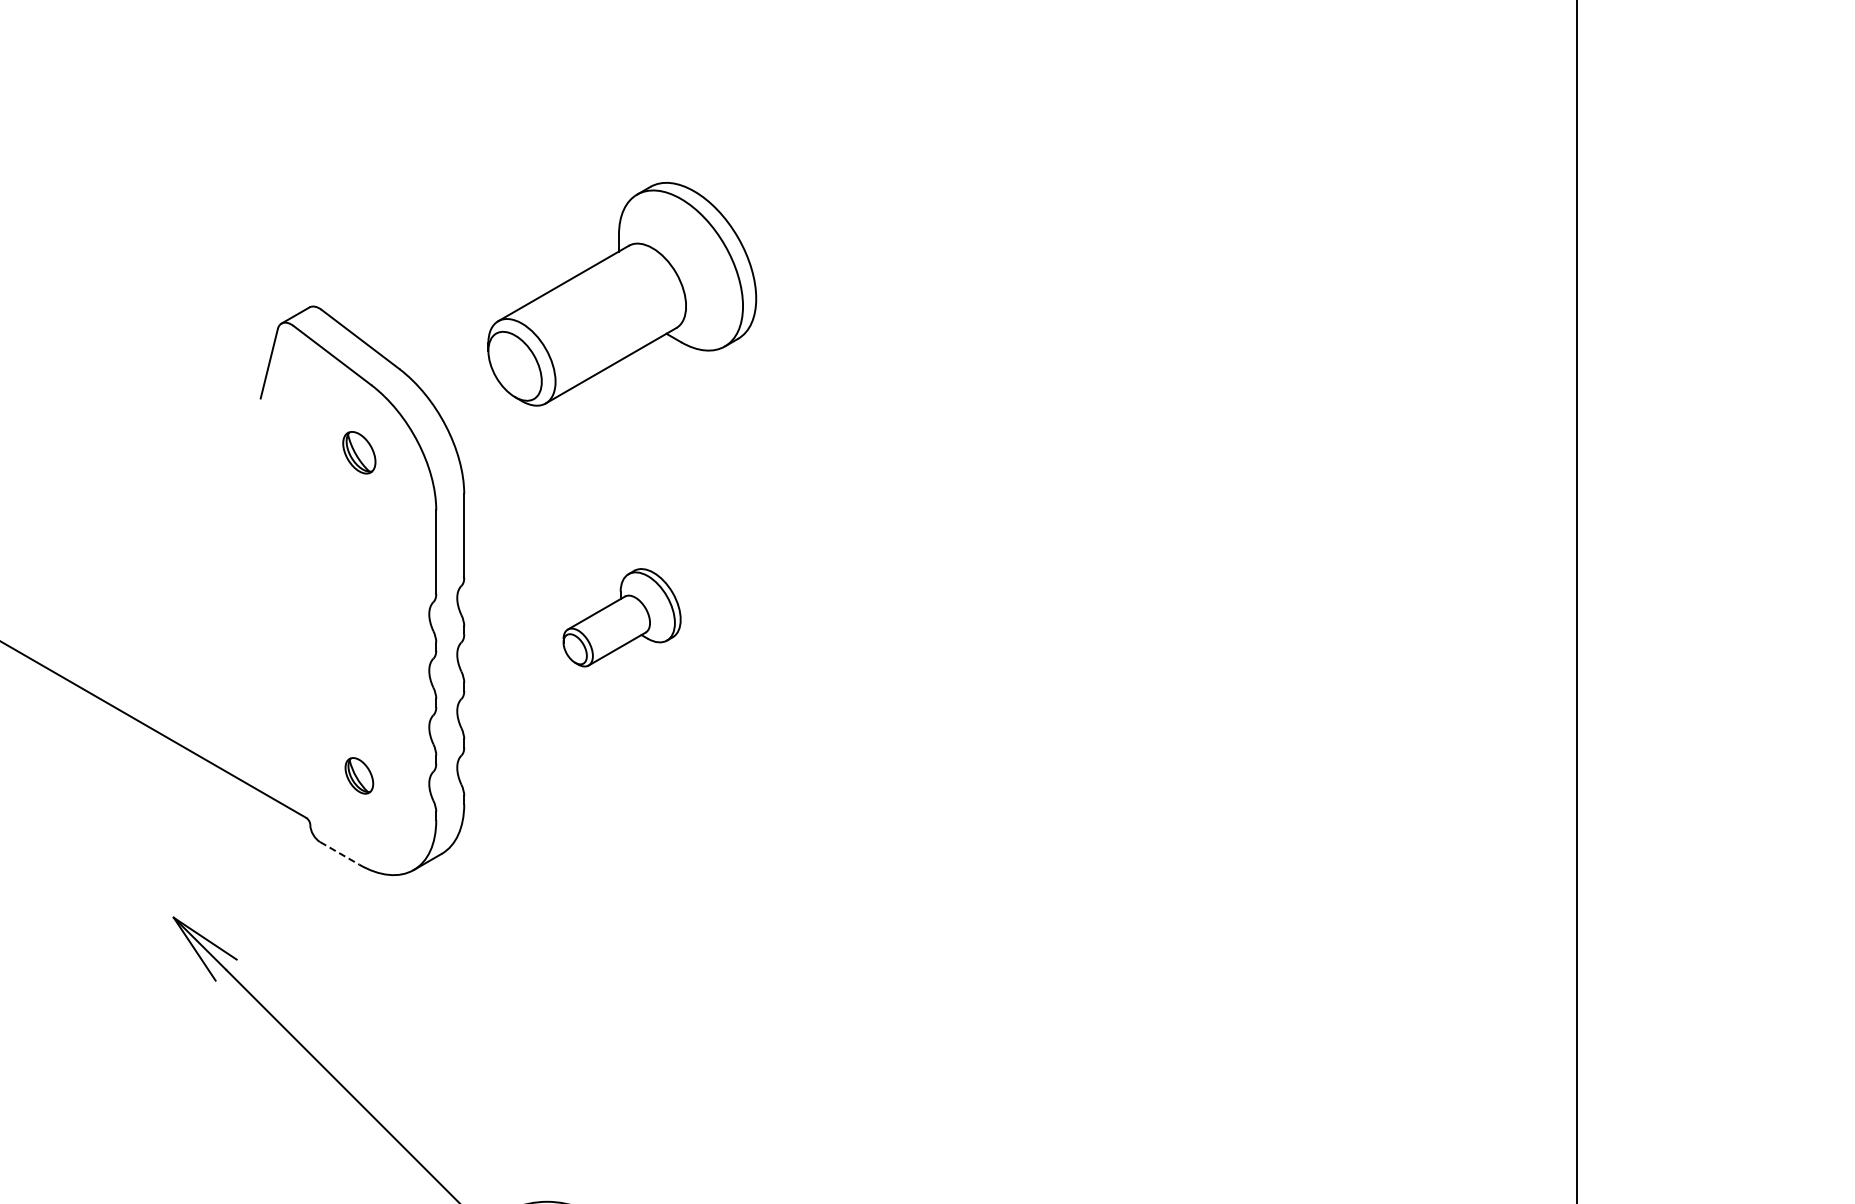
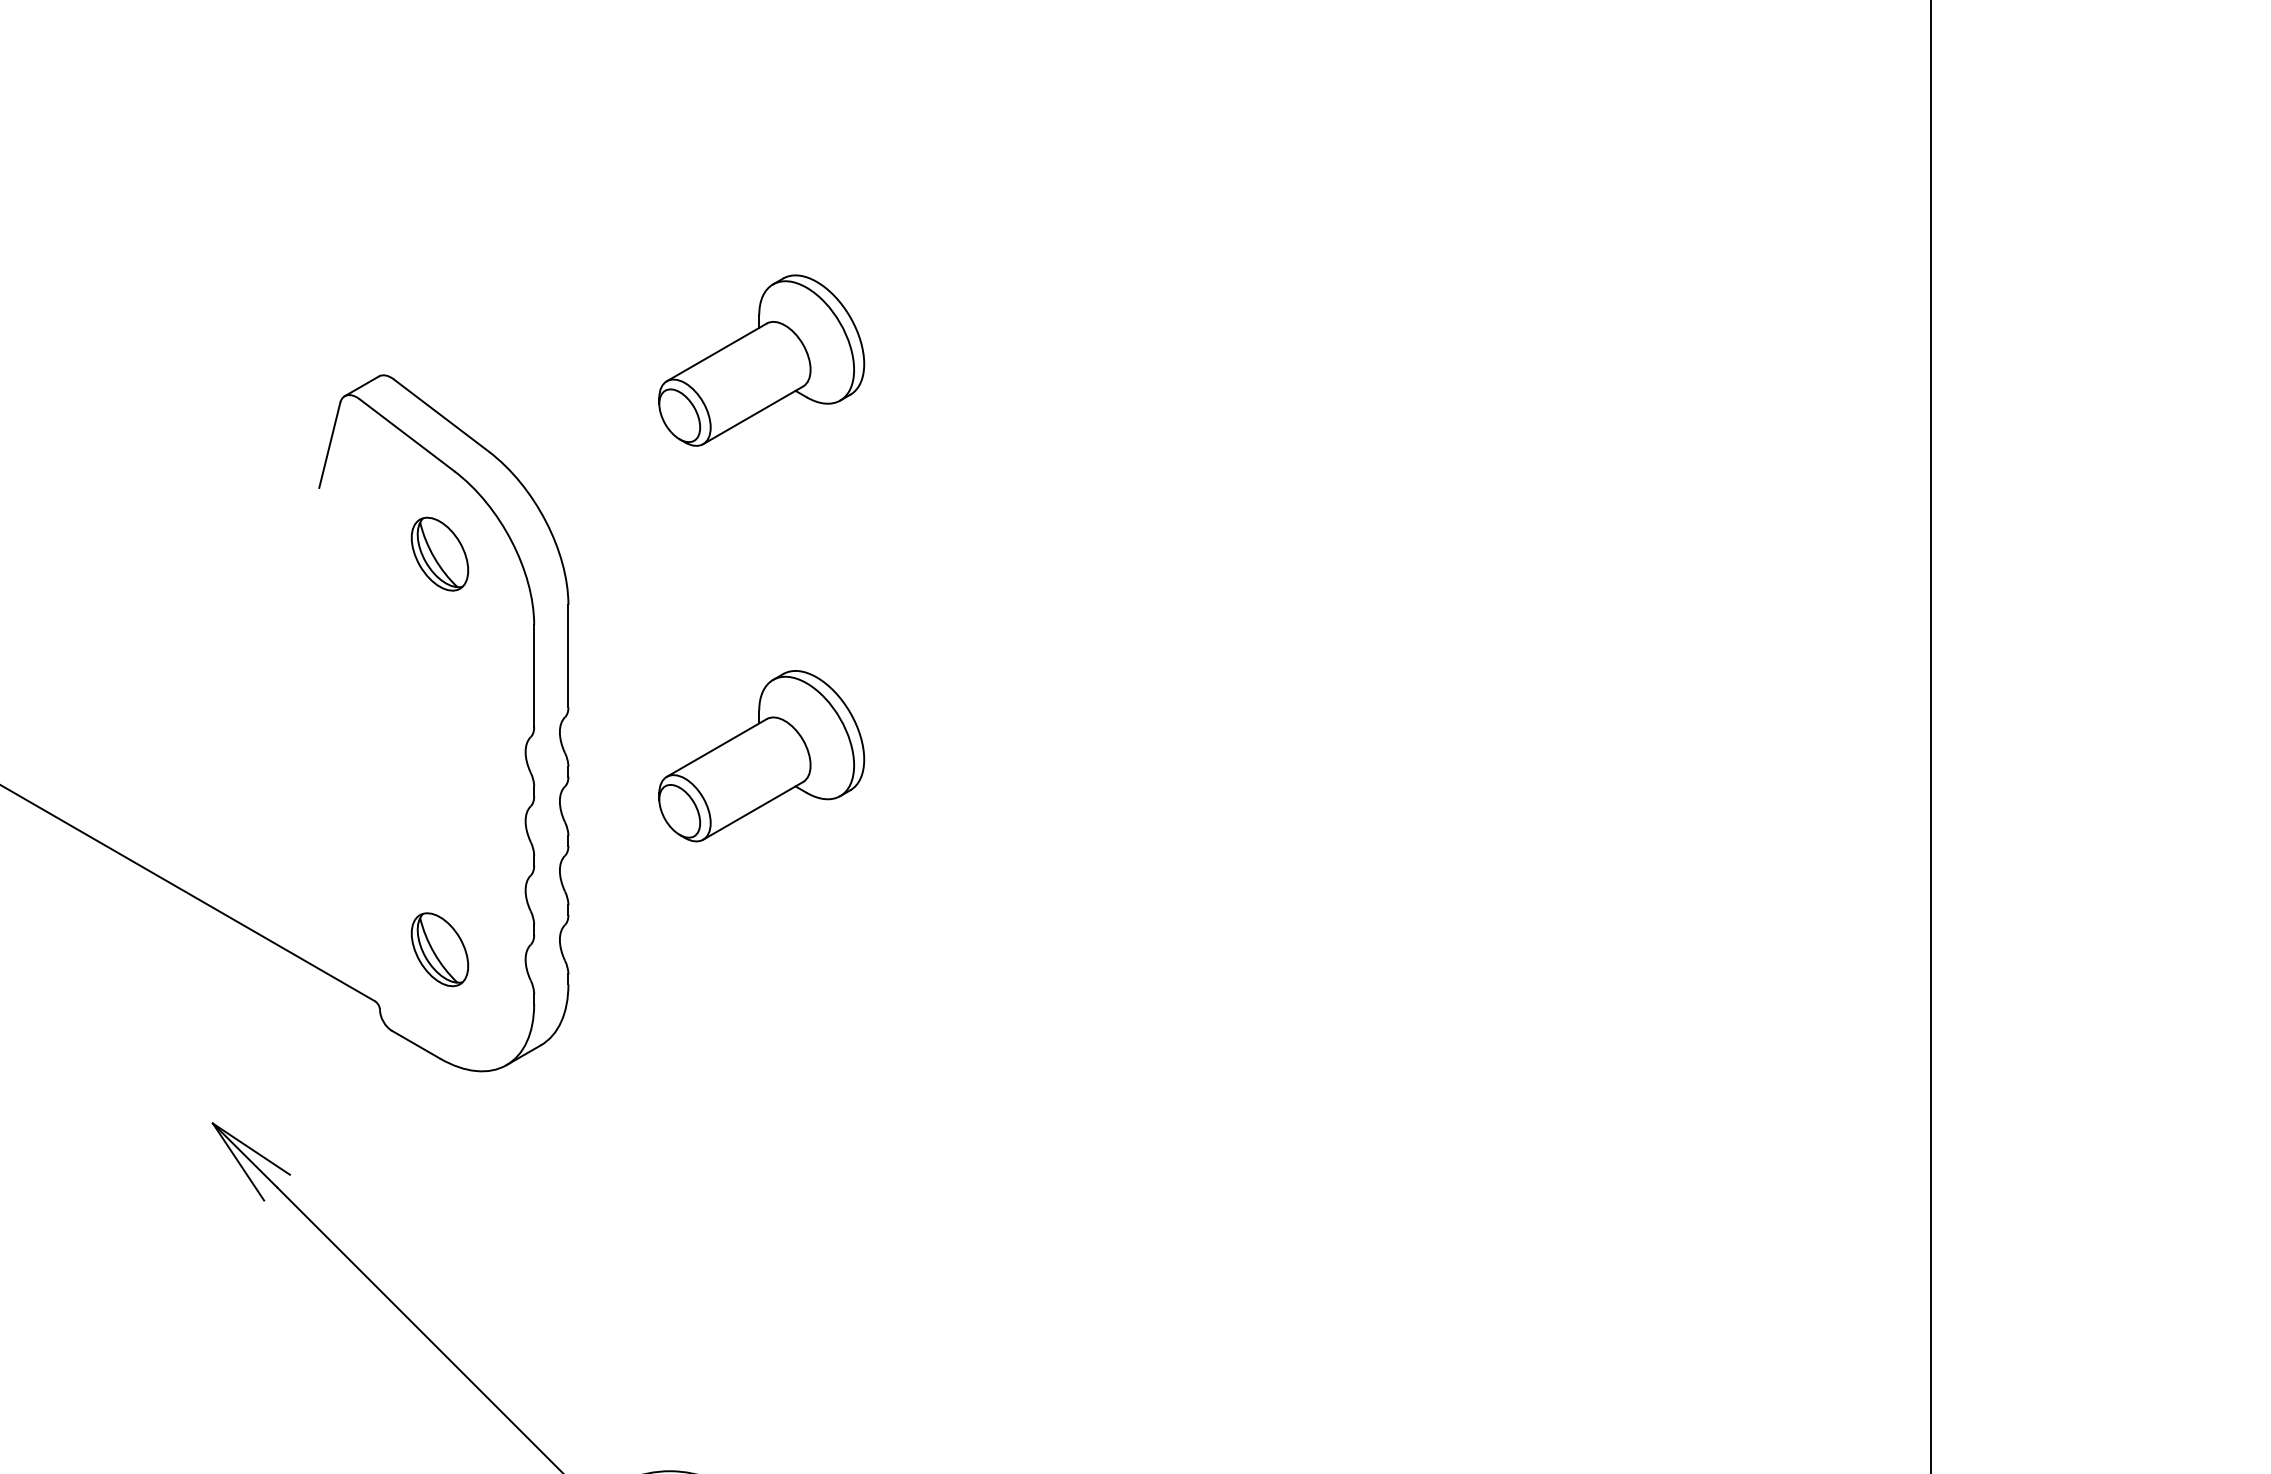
part: (621, 294) -> (760, 360), size x0.62
part: (359, 452) -> (440, 553), size x1.43
part: (621, 617) -> (760, 755), size x1.43
part: (359, 775) -> (440, 949), size x1.67
line: (339, 853) -> (415, 1044), dashed -> solid

